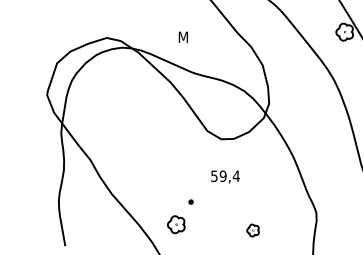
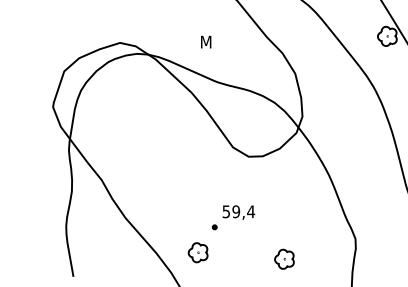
text: (225, 176) -> (238, 212), moved
part: (252, 230) -> (283, 259), size x1.43

